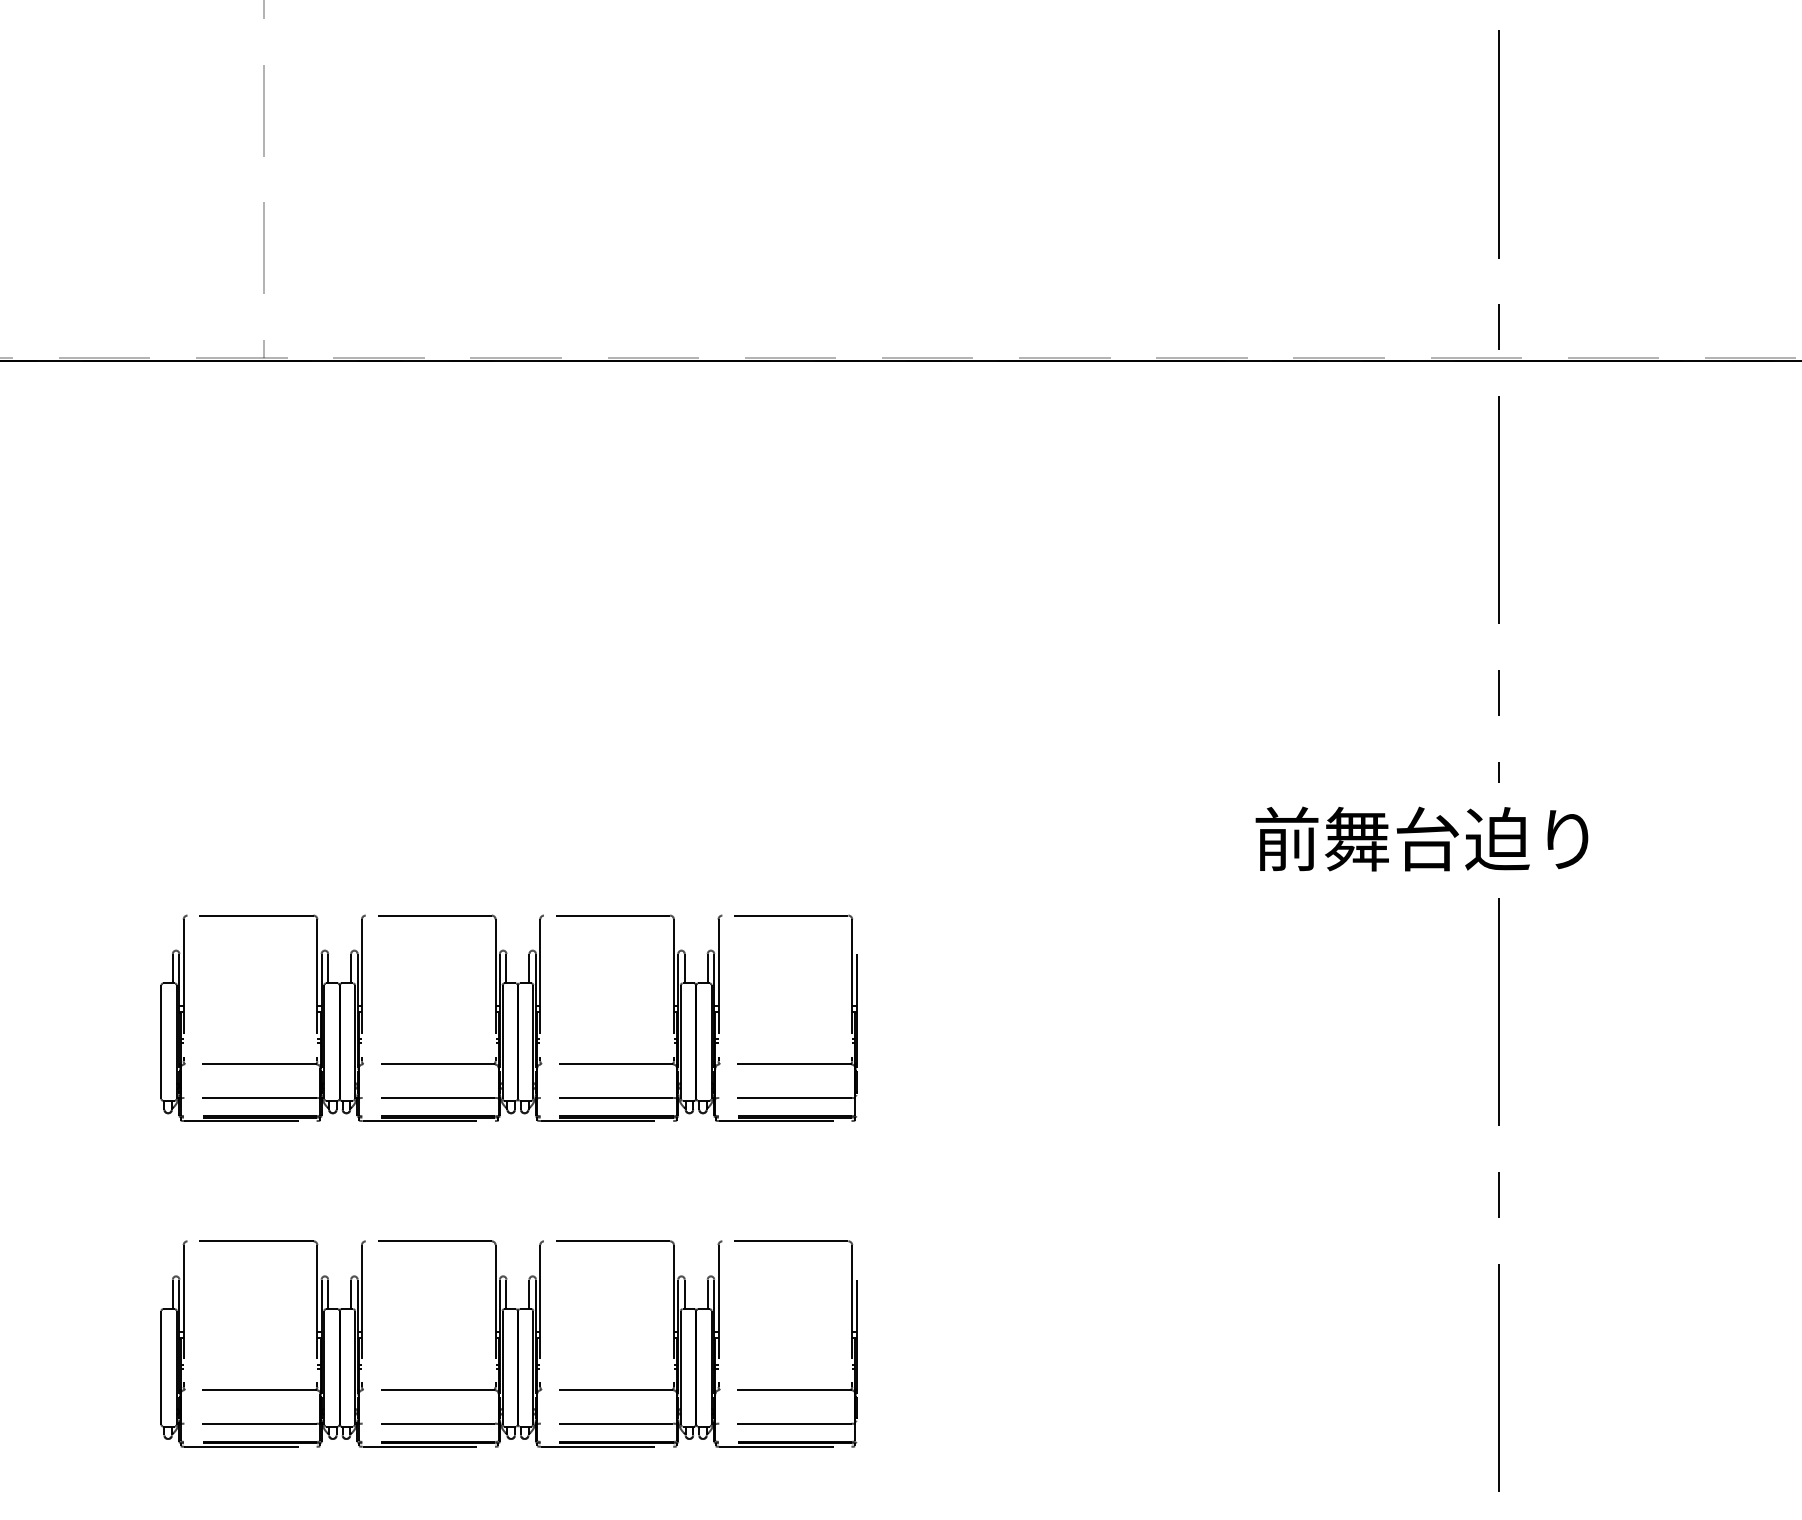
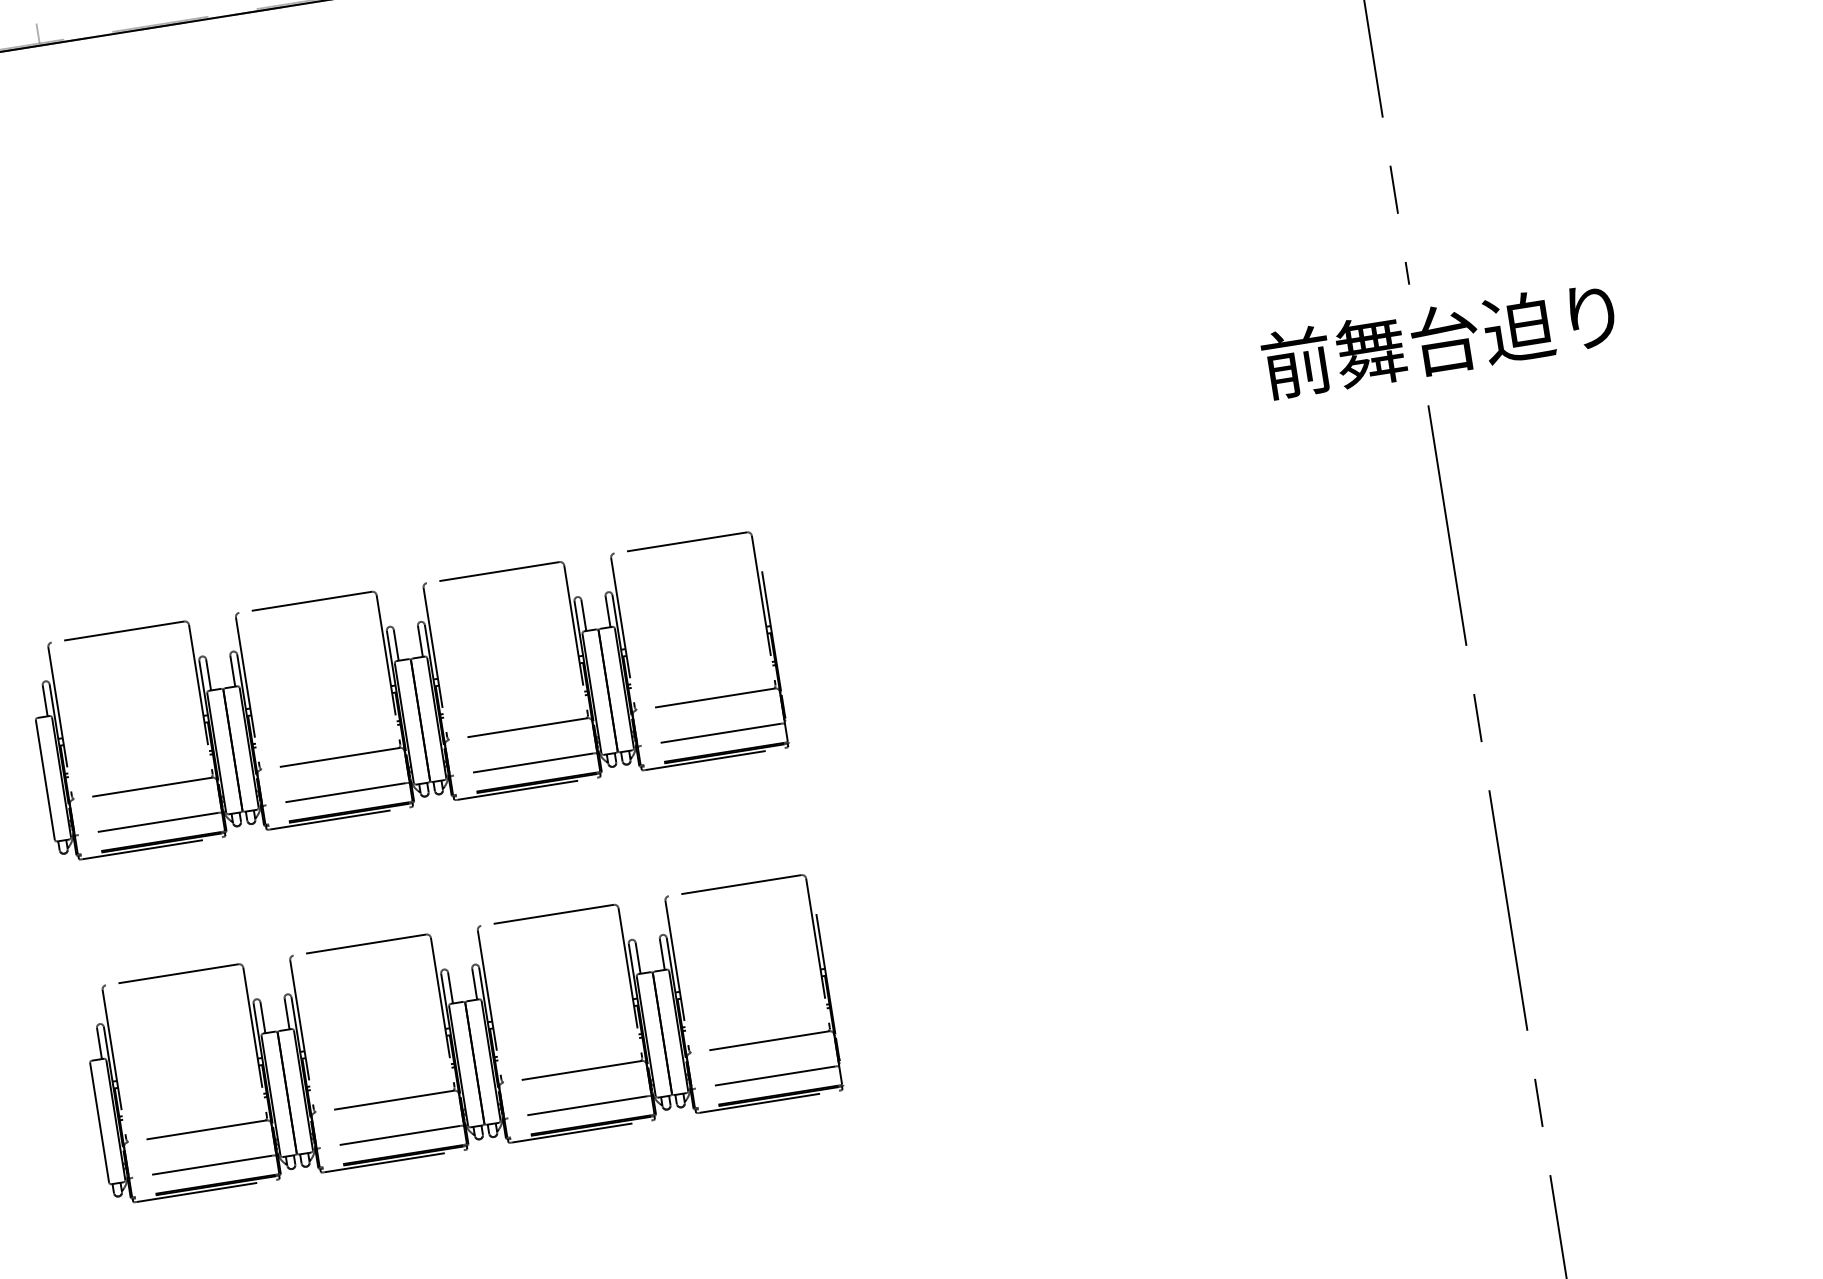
text: (1421, 838) -> (1438, 339), moved

